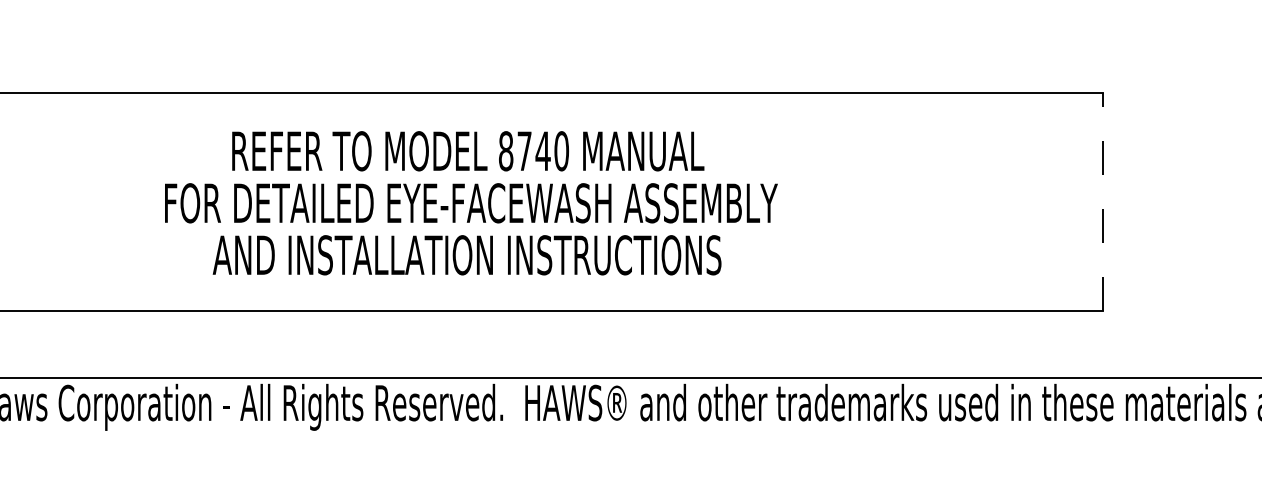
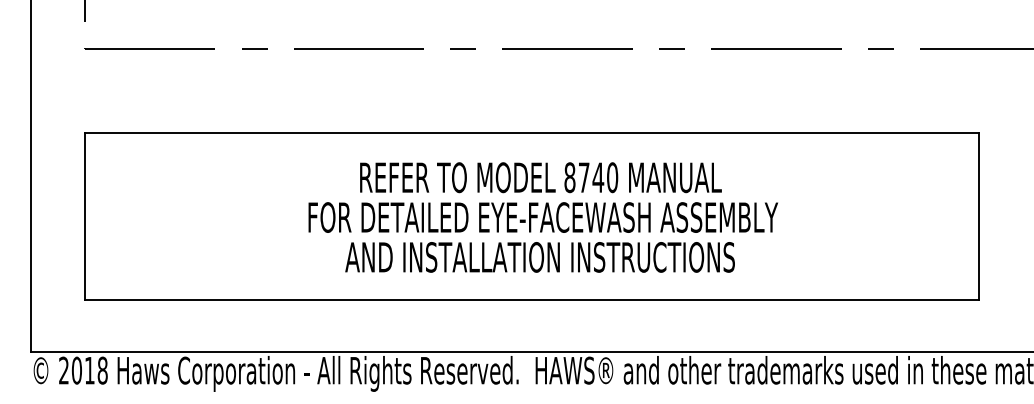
line: (1103, 201) -> (978, 216), dashed -> solid
text: (470, 203) -> (542, 217), moved

